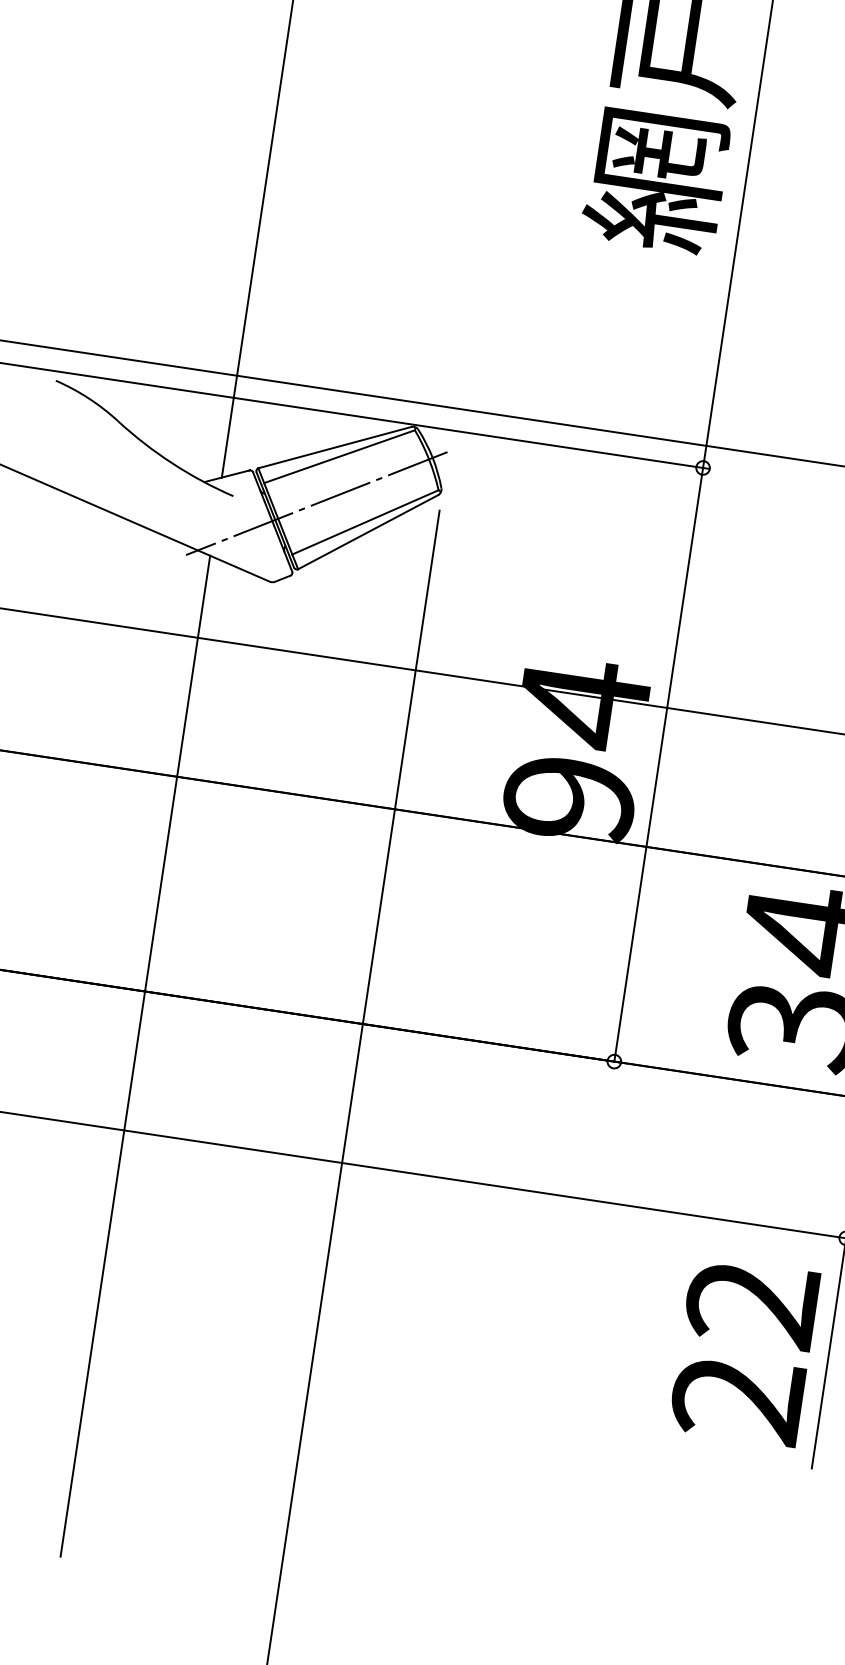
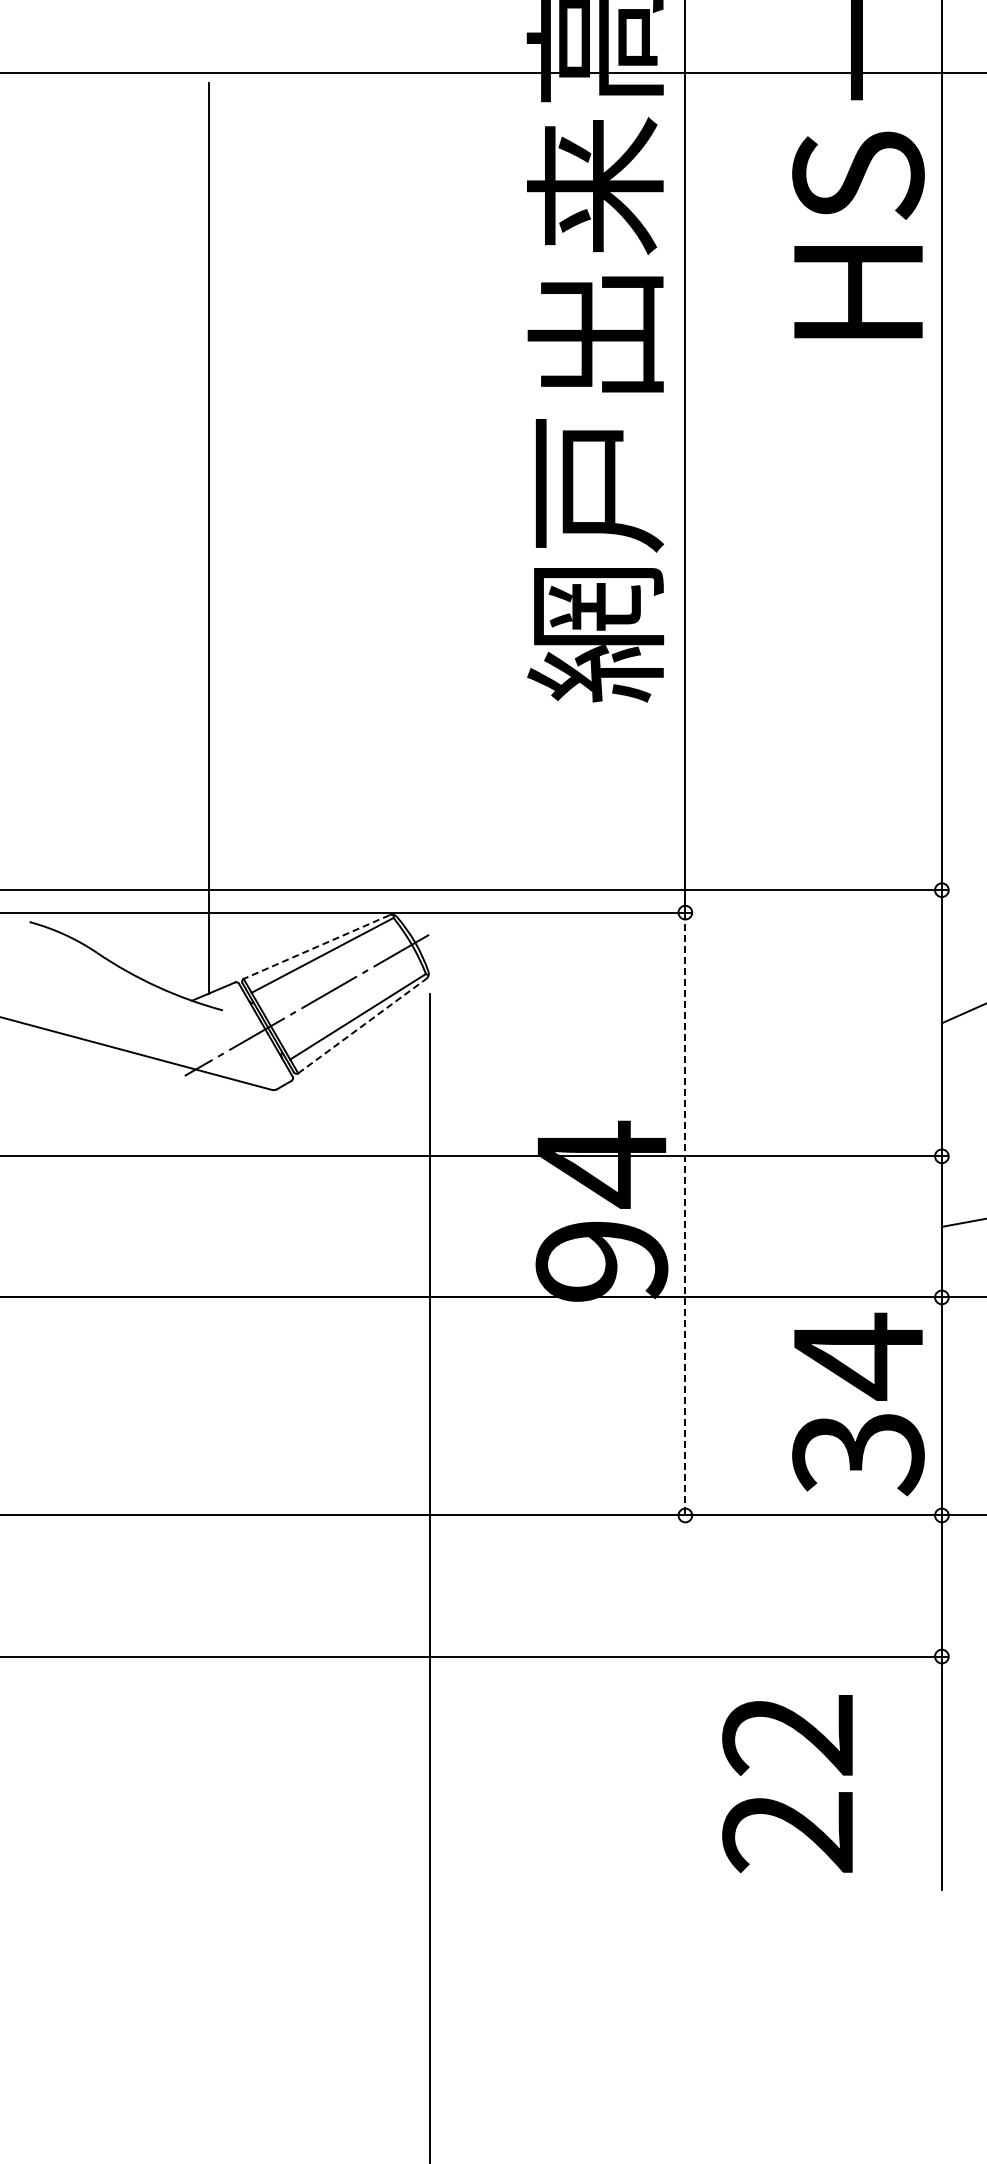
line: (334, 448) -> (316, 947), solid -> dashed
line: (368, 532) -> (362, 1026), solid -> dashed
line: (658, 765) -> (685, 1214), solid -> dashed
line: (135, 1055) -> (208, 1580), removed
text: (744, 1351) -> (787, 1784), moved

